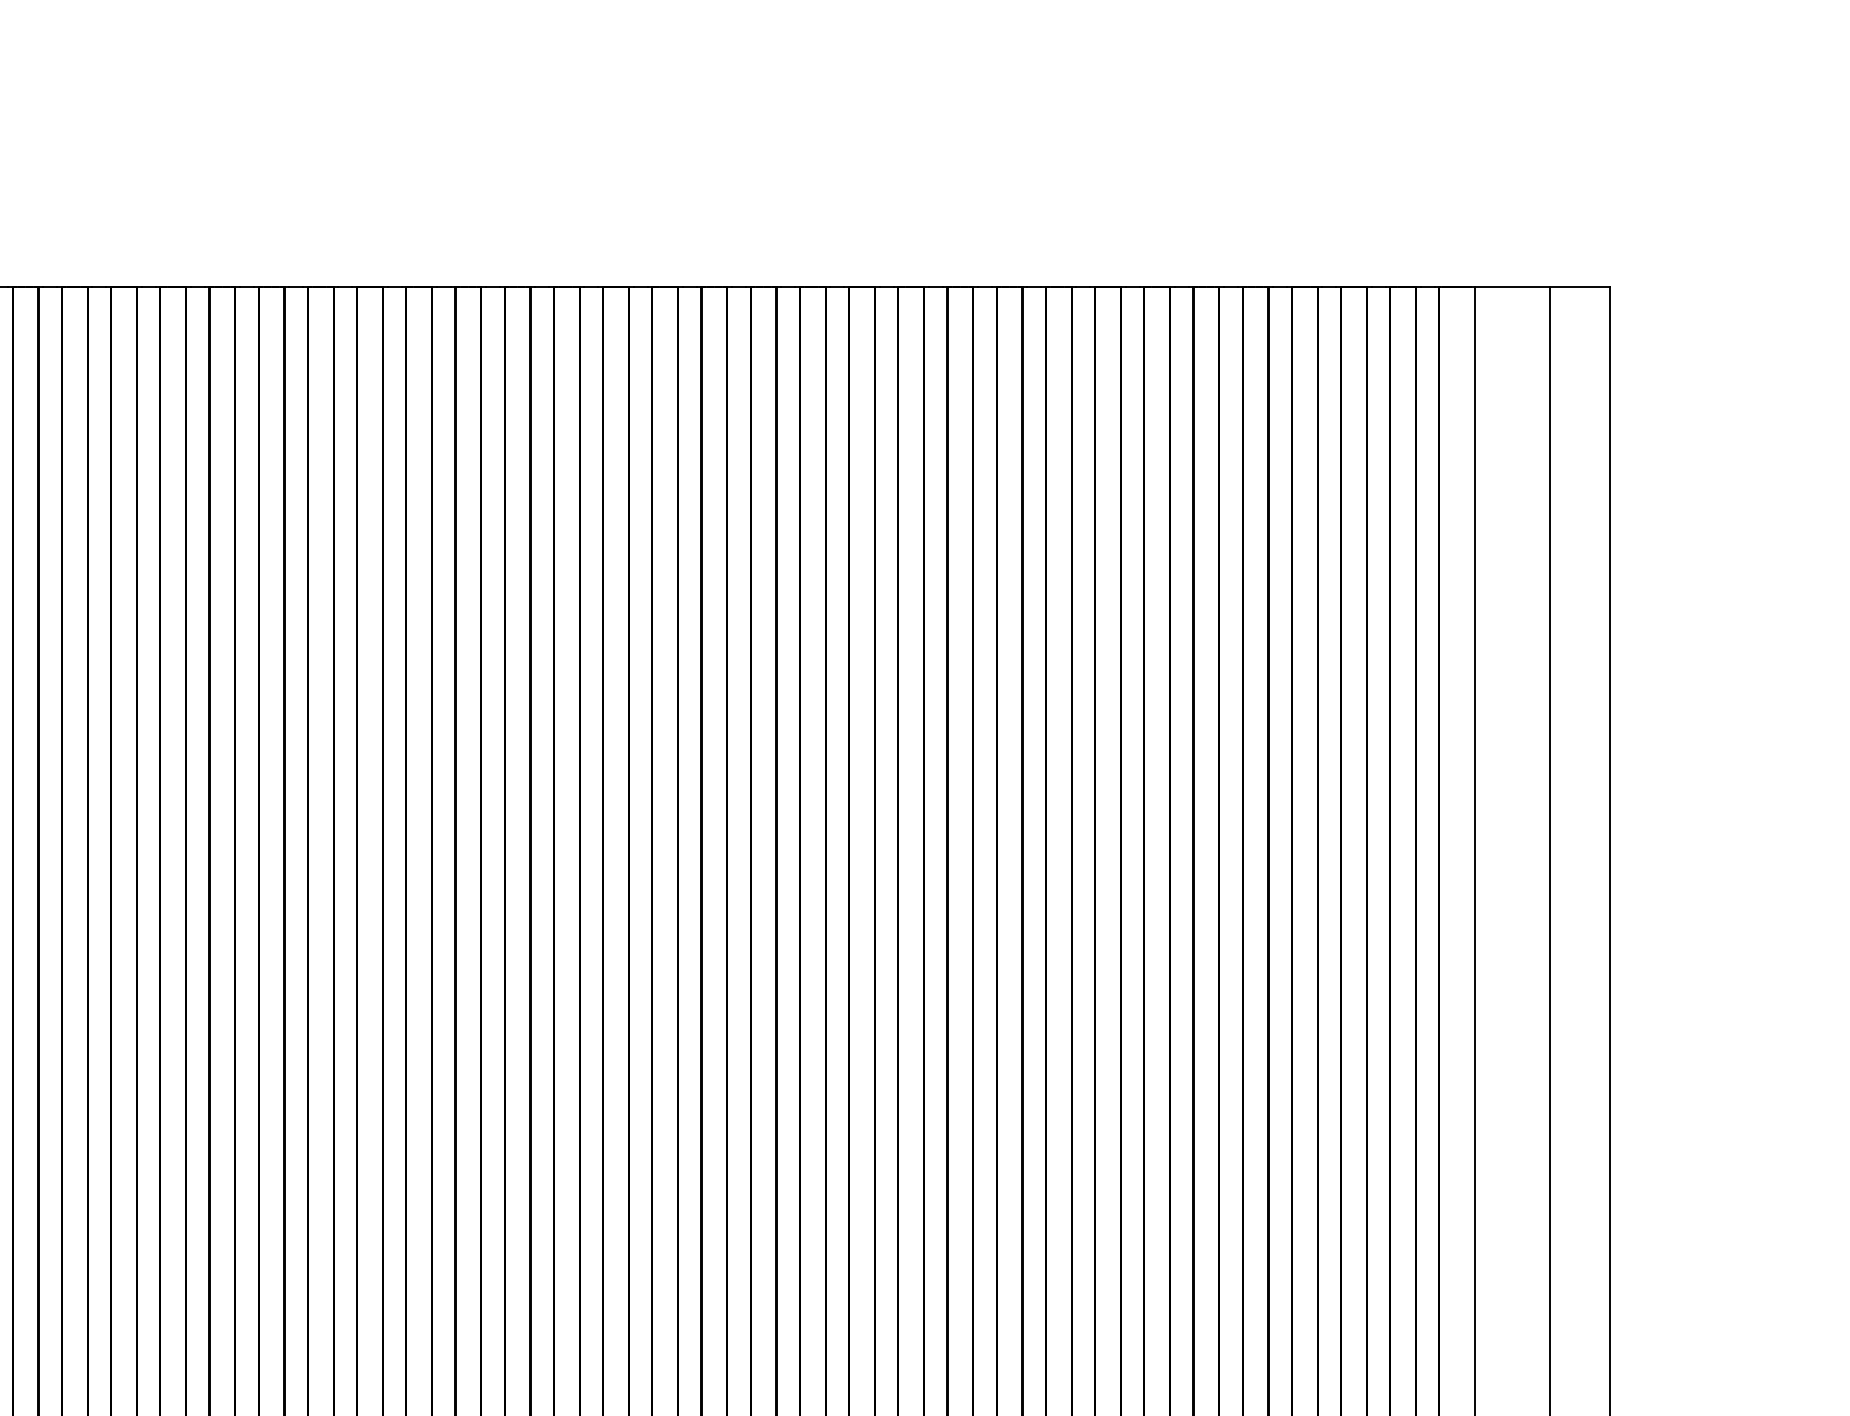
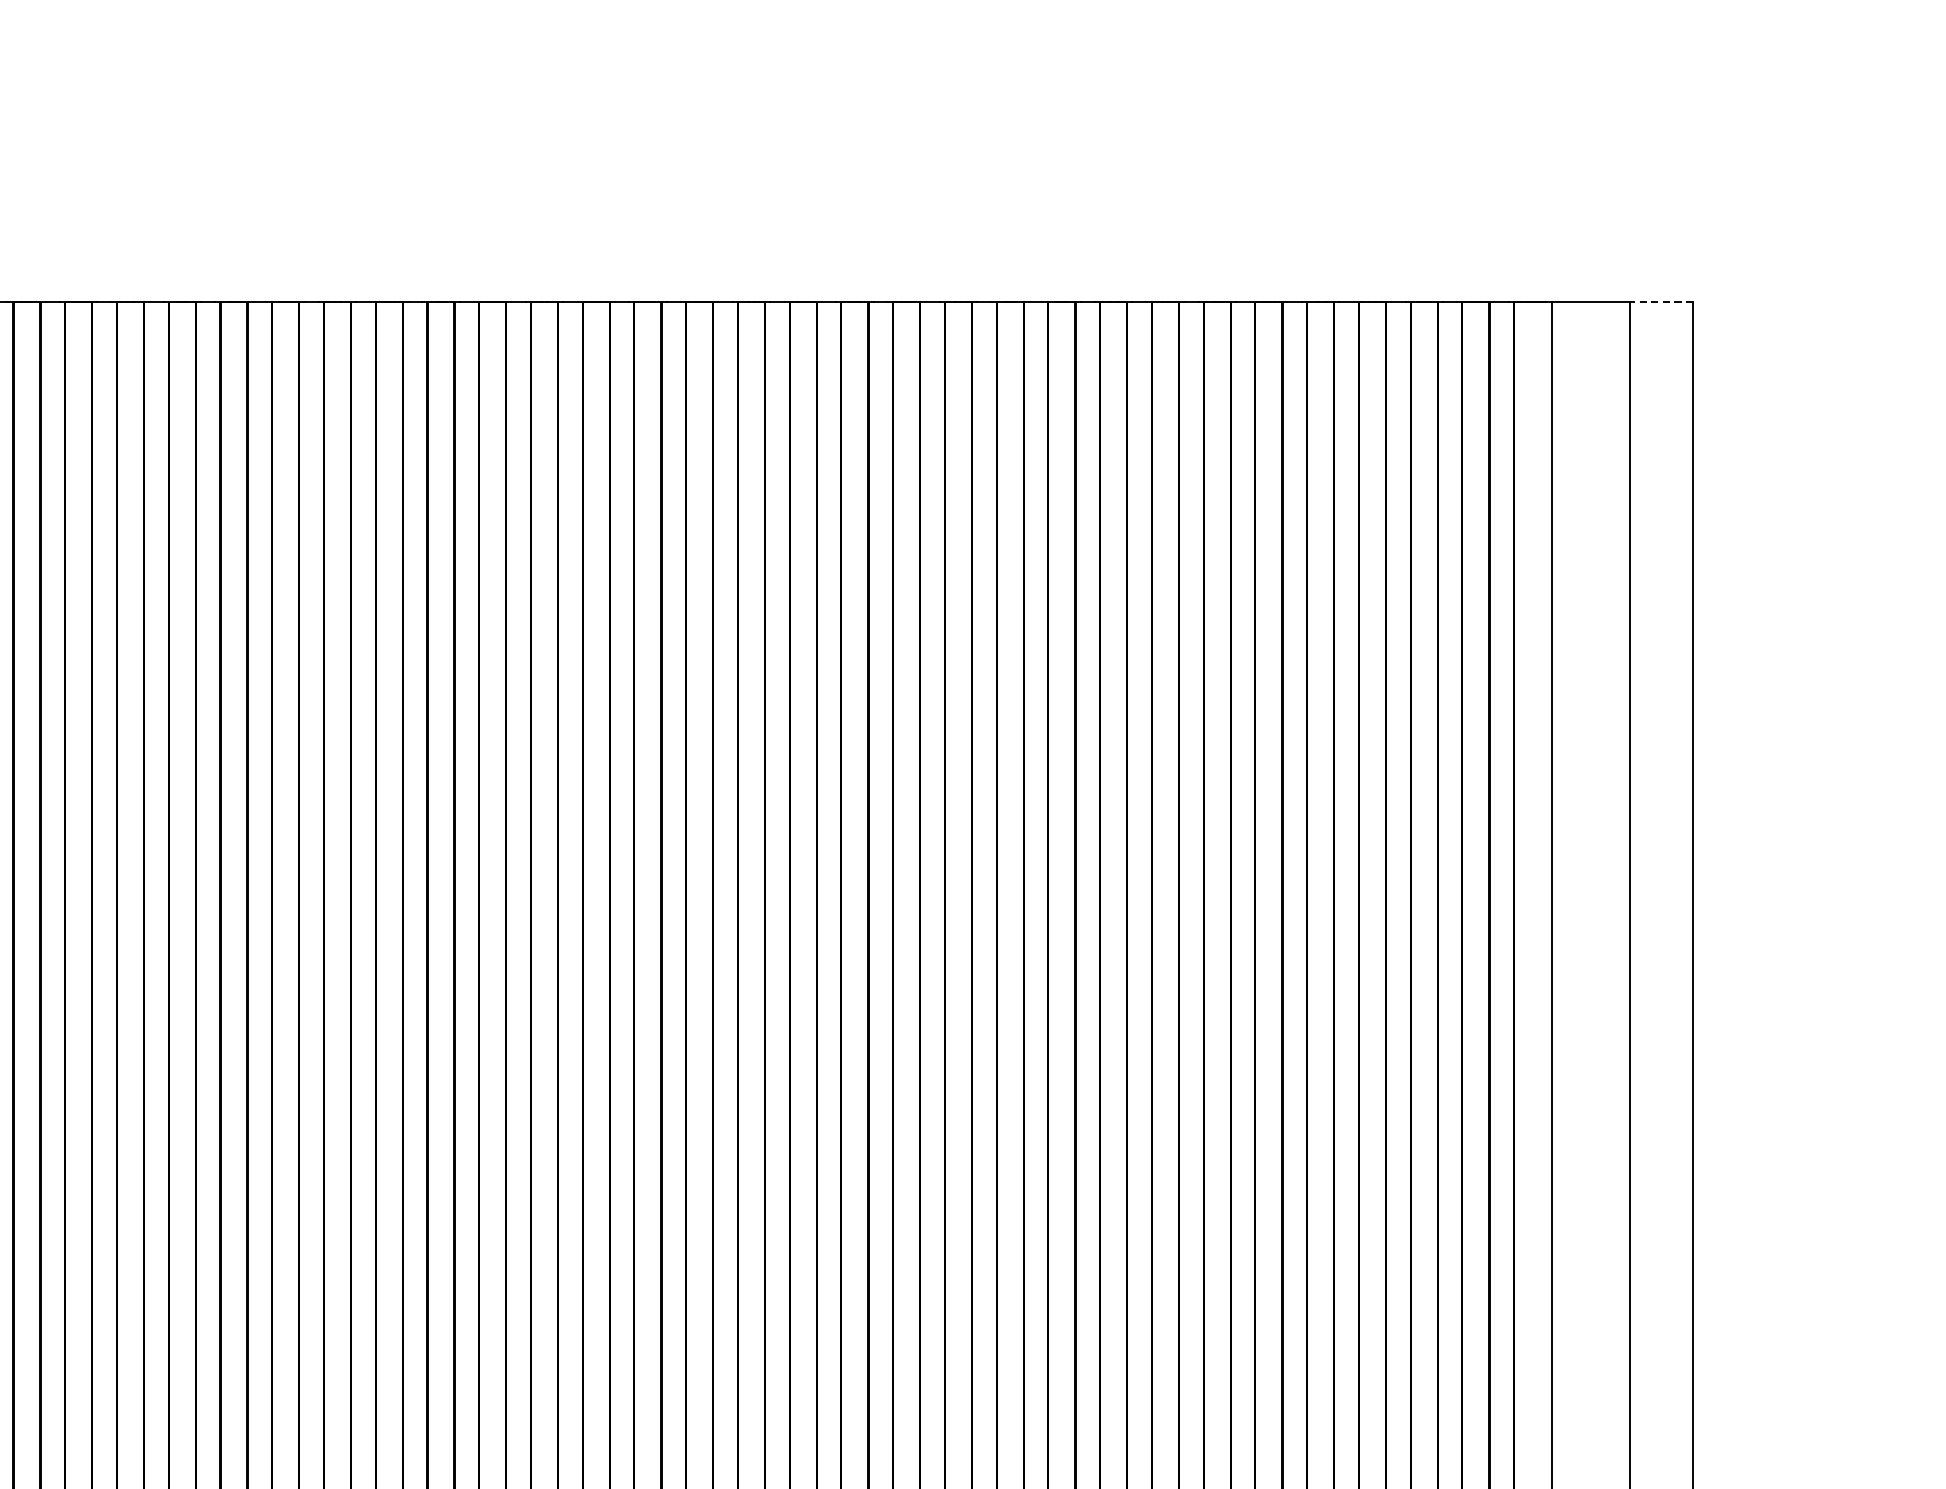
line: (1579, 287) -> (1661, 302), solid -> dashed

